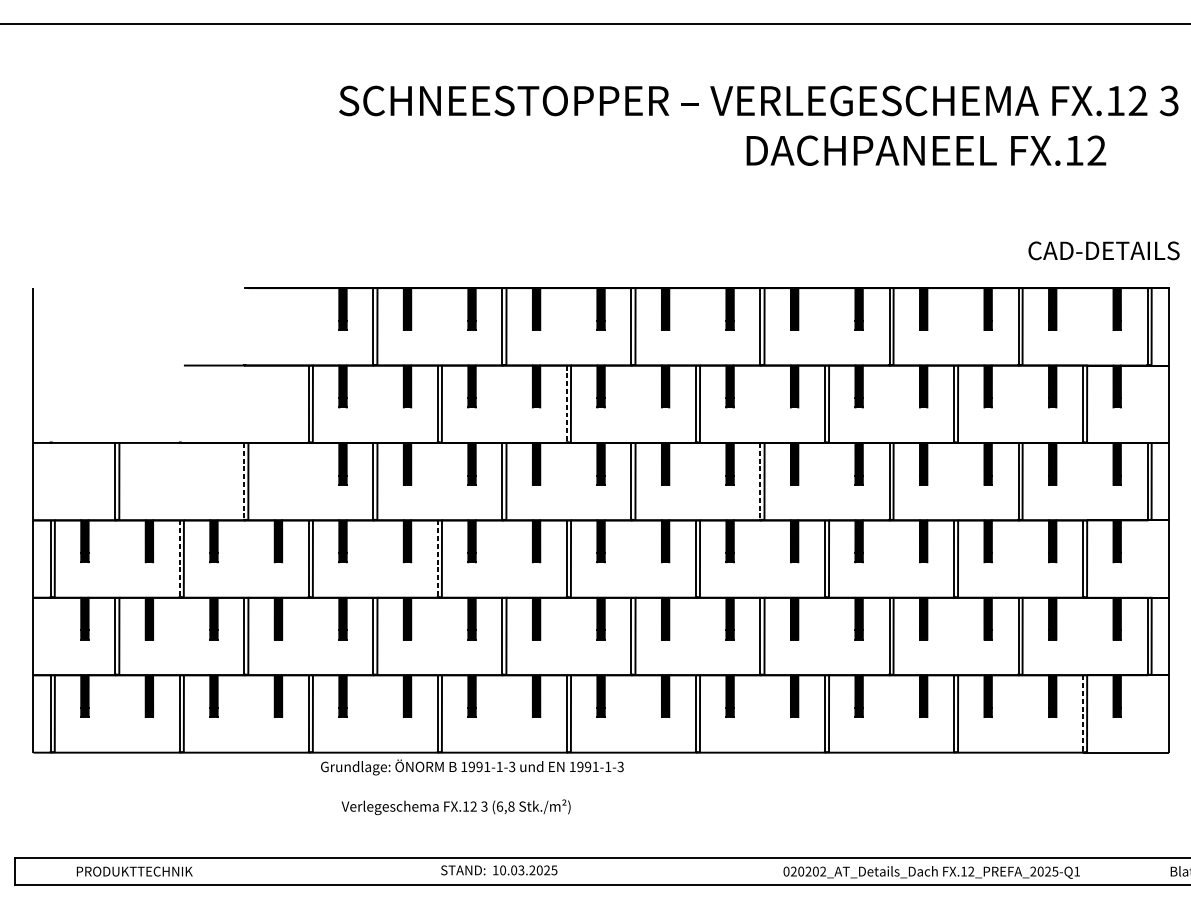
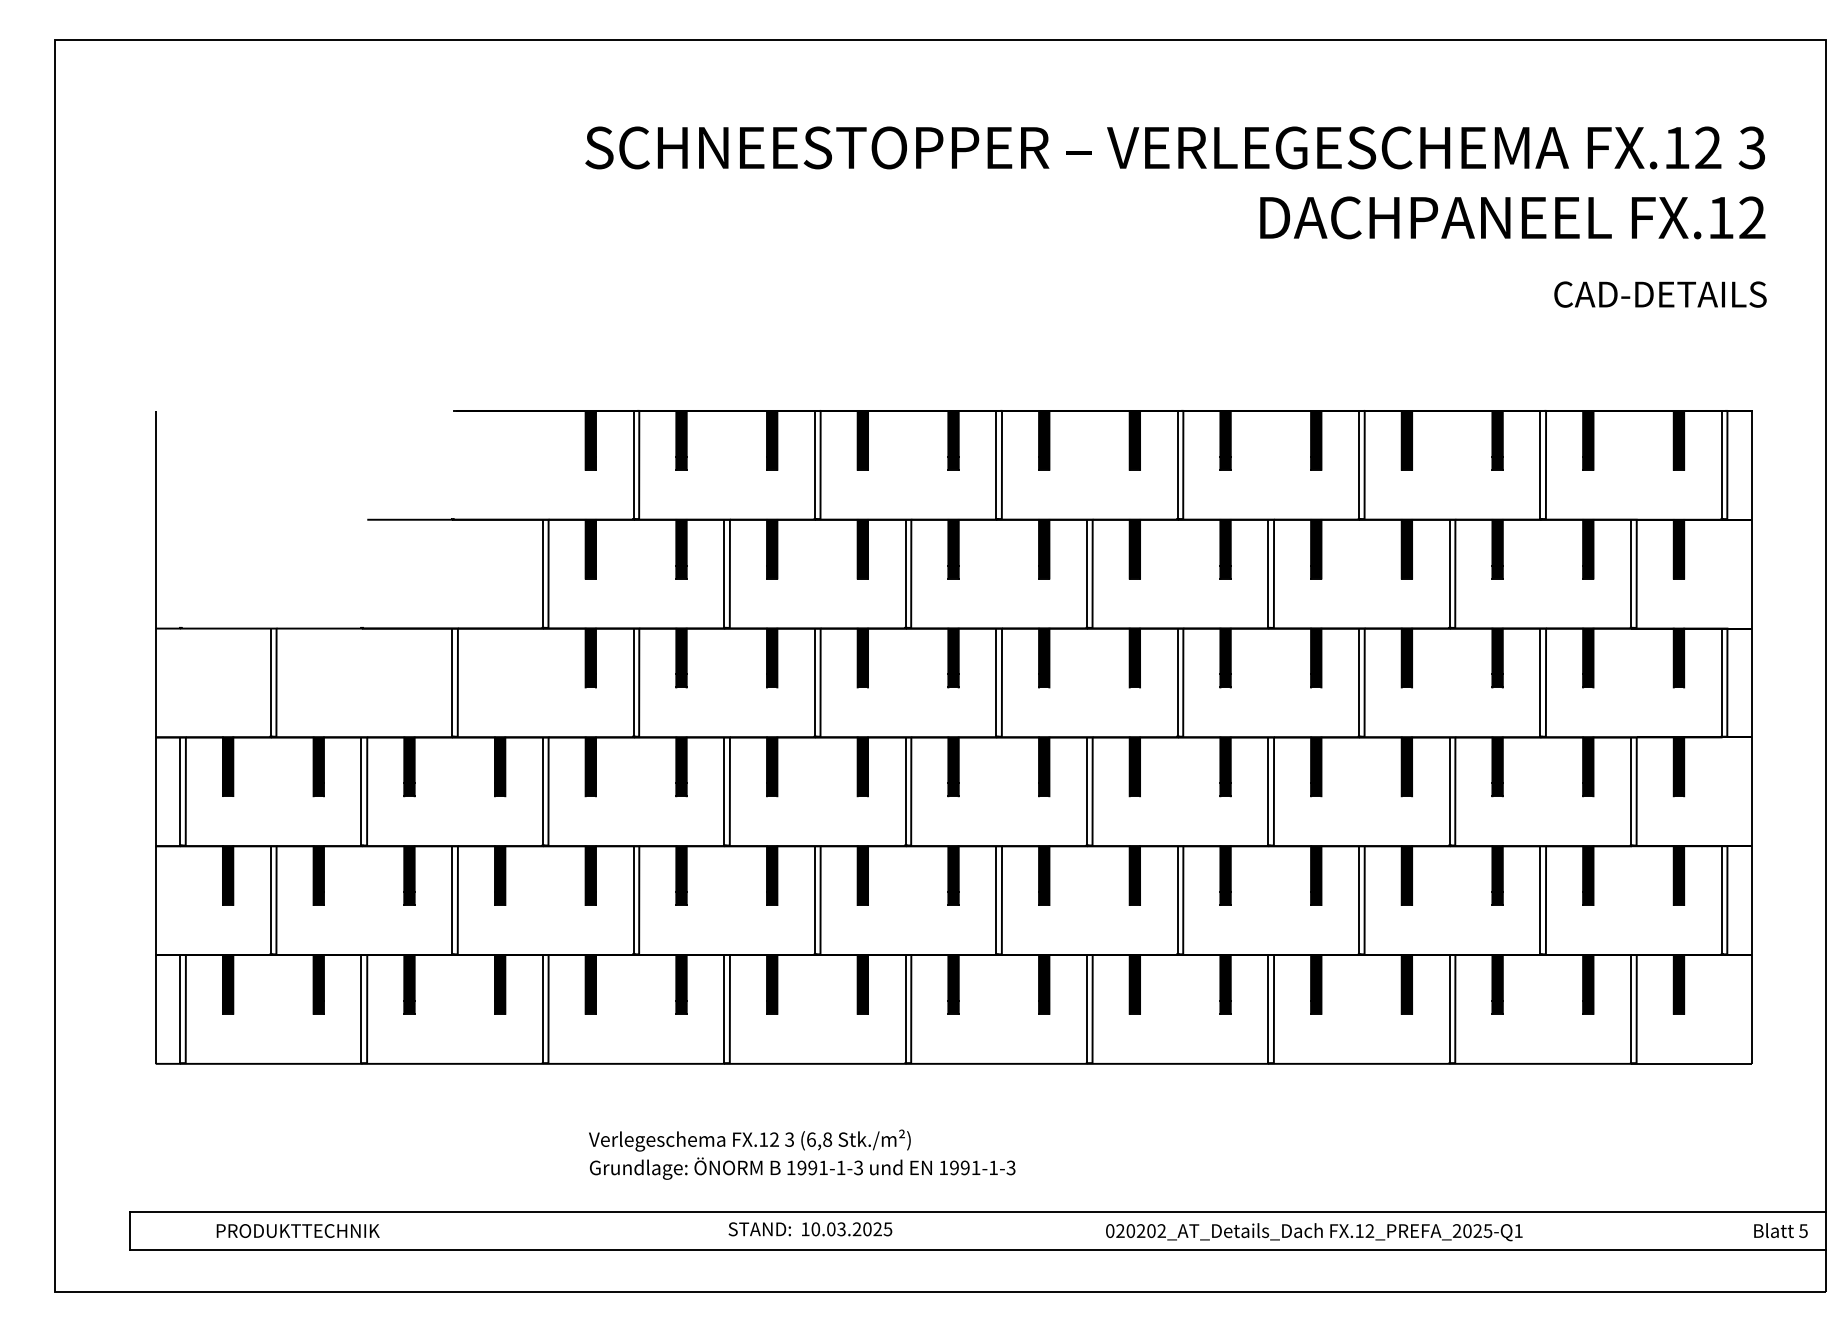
text: (926, 150) -> (1512, 217), moved
text: (1104, 250) -> (1660, 294), moved
line: (566, 404) -> (905, 574), dashed -> solid
line: (244, 482) -> (452, 683), dashed -> solid
line: (760, 482) -> (1177, 683), dashed -> solid
line: (179, 558) -> (361, 791), dashed -> solid
line: (438, 558) -> (724, 791), dashed -> solid
line: (1082, 713) -> (1630, 1009), dashed -> solid
text: (472, 767) -> (802, 1168), moved
text: (931, 872) -> (1314, 1232), moved

